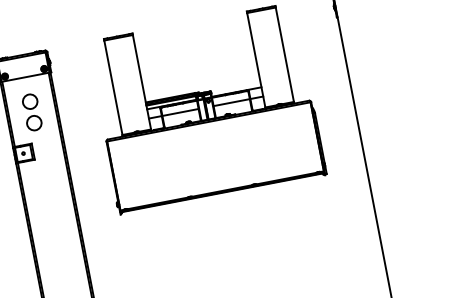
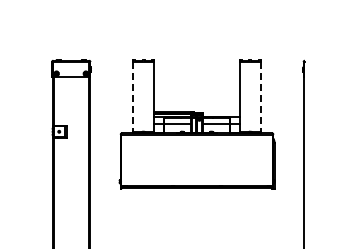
line: (285, 55) -> (261, 97), solid -> dashed
line: (114, 88) -> (133, 97), solid -> dashed
part: (32, 112) -> (71, 103), removed

